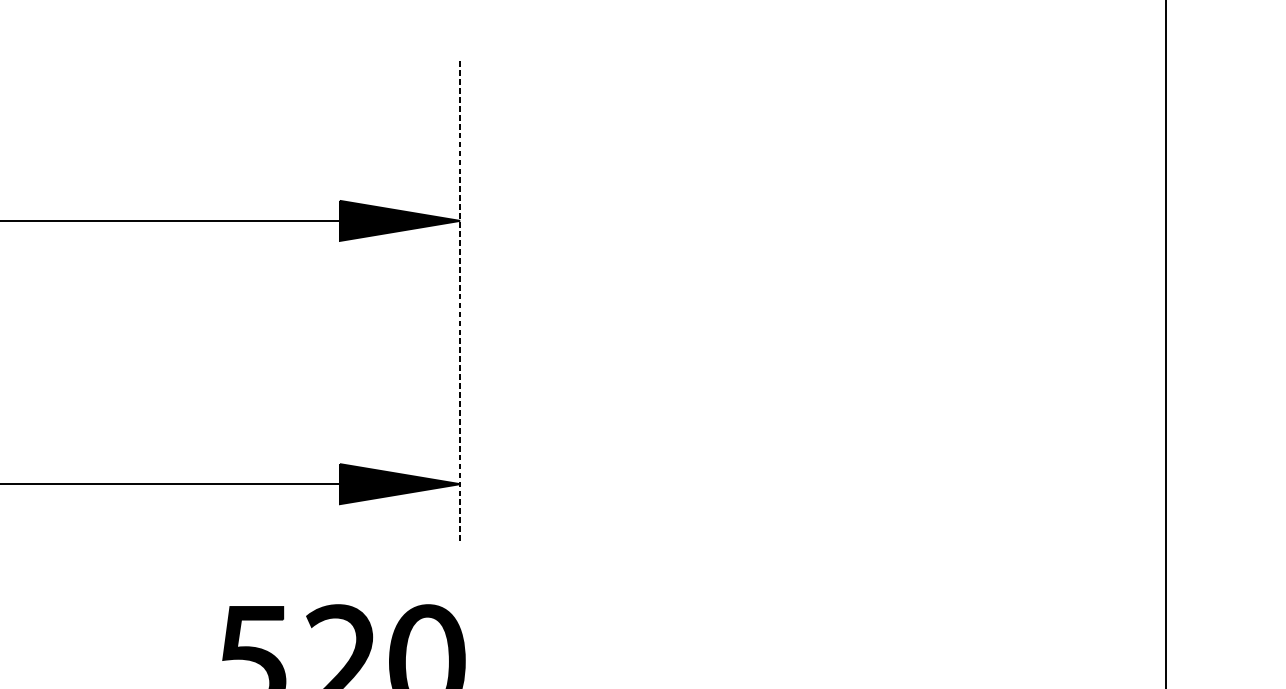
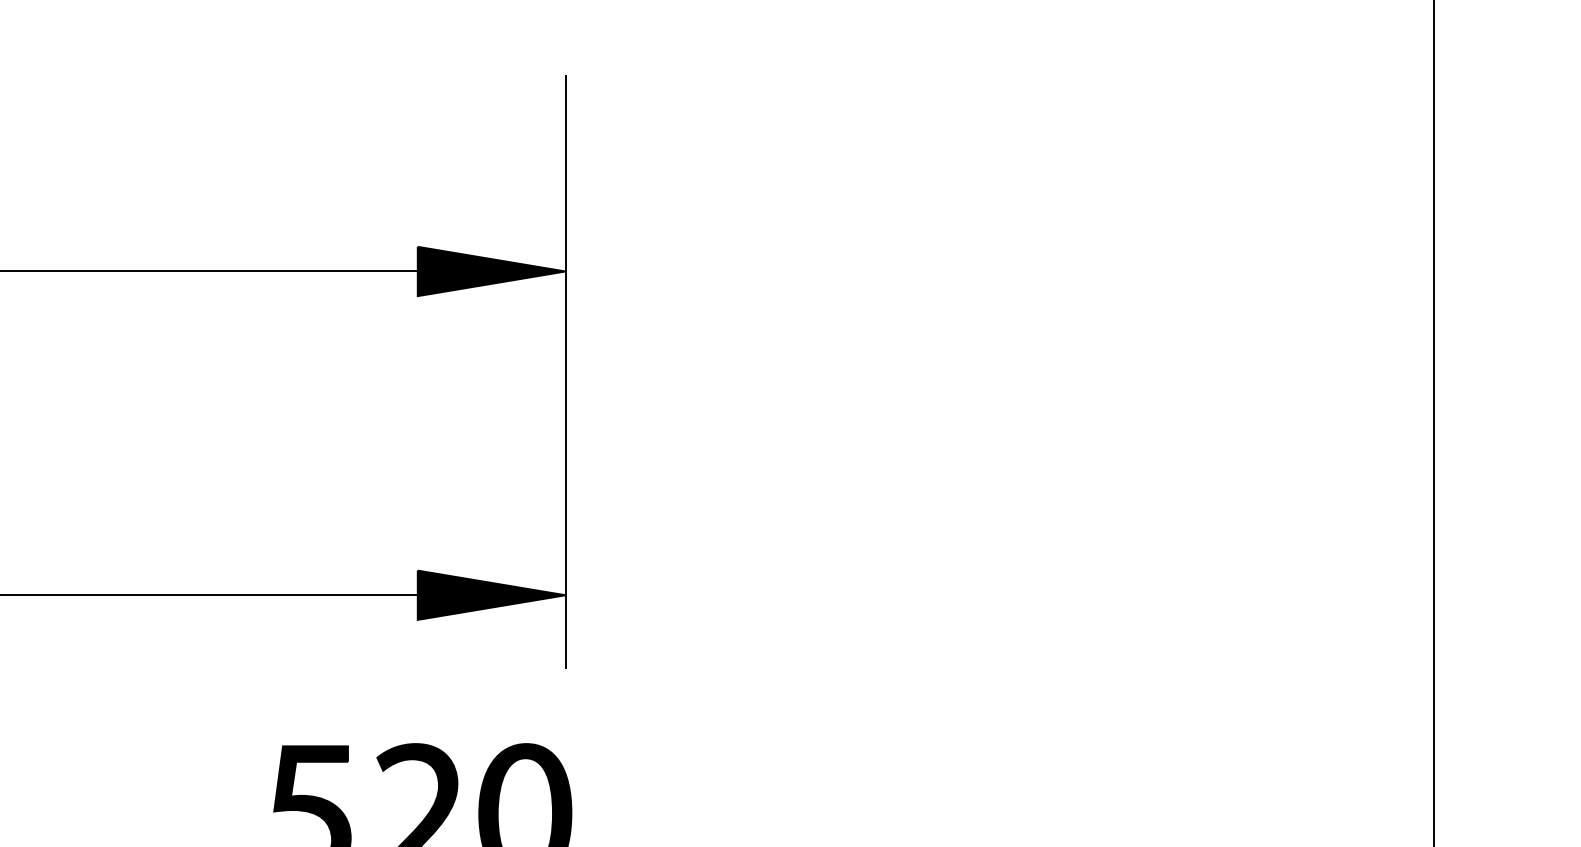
line: (460, 303) -> (565, 372), dashed -> solid

